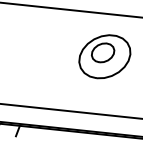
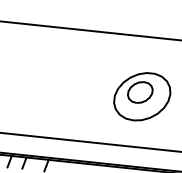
part: (105, 56) -> (142, 96), moved

